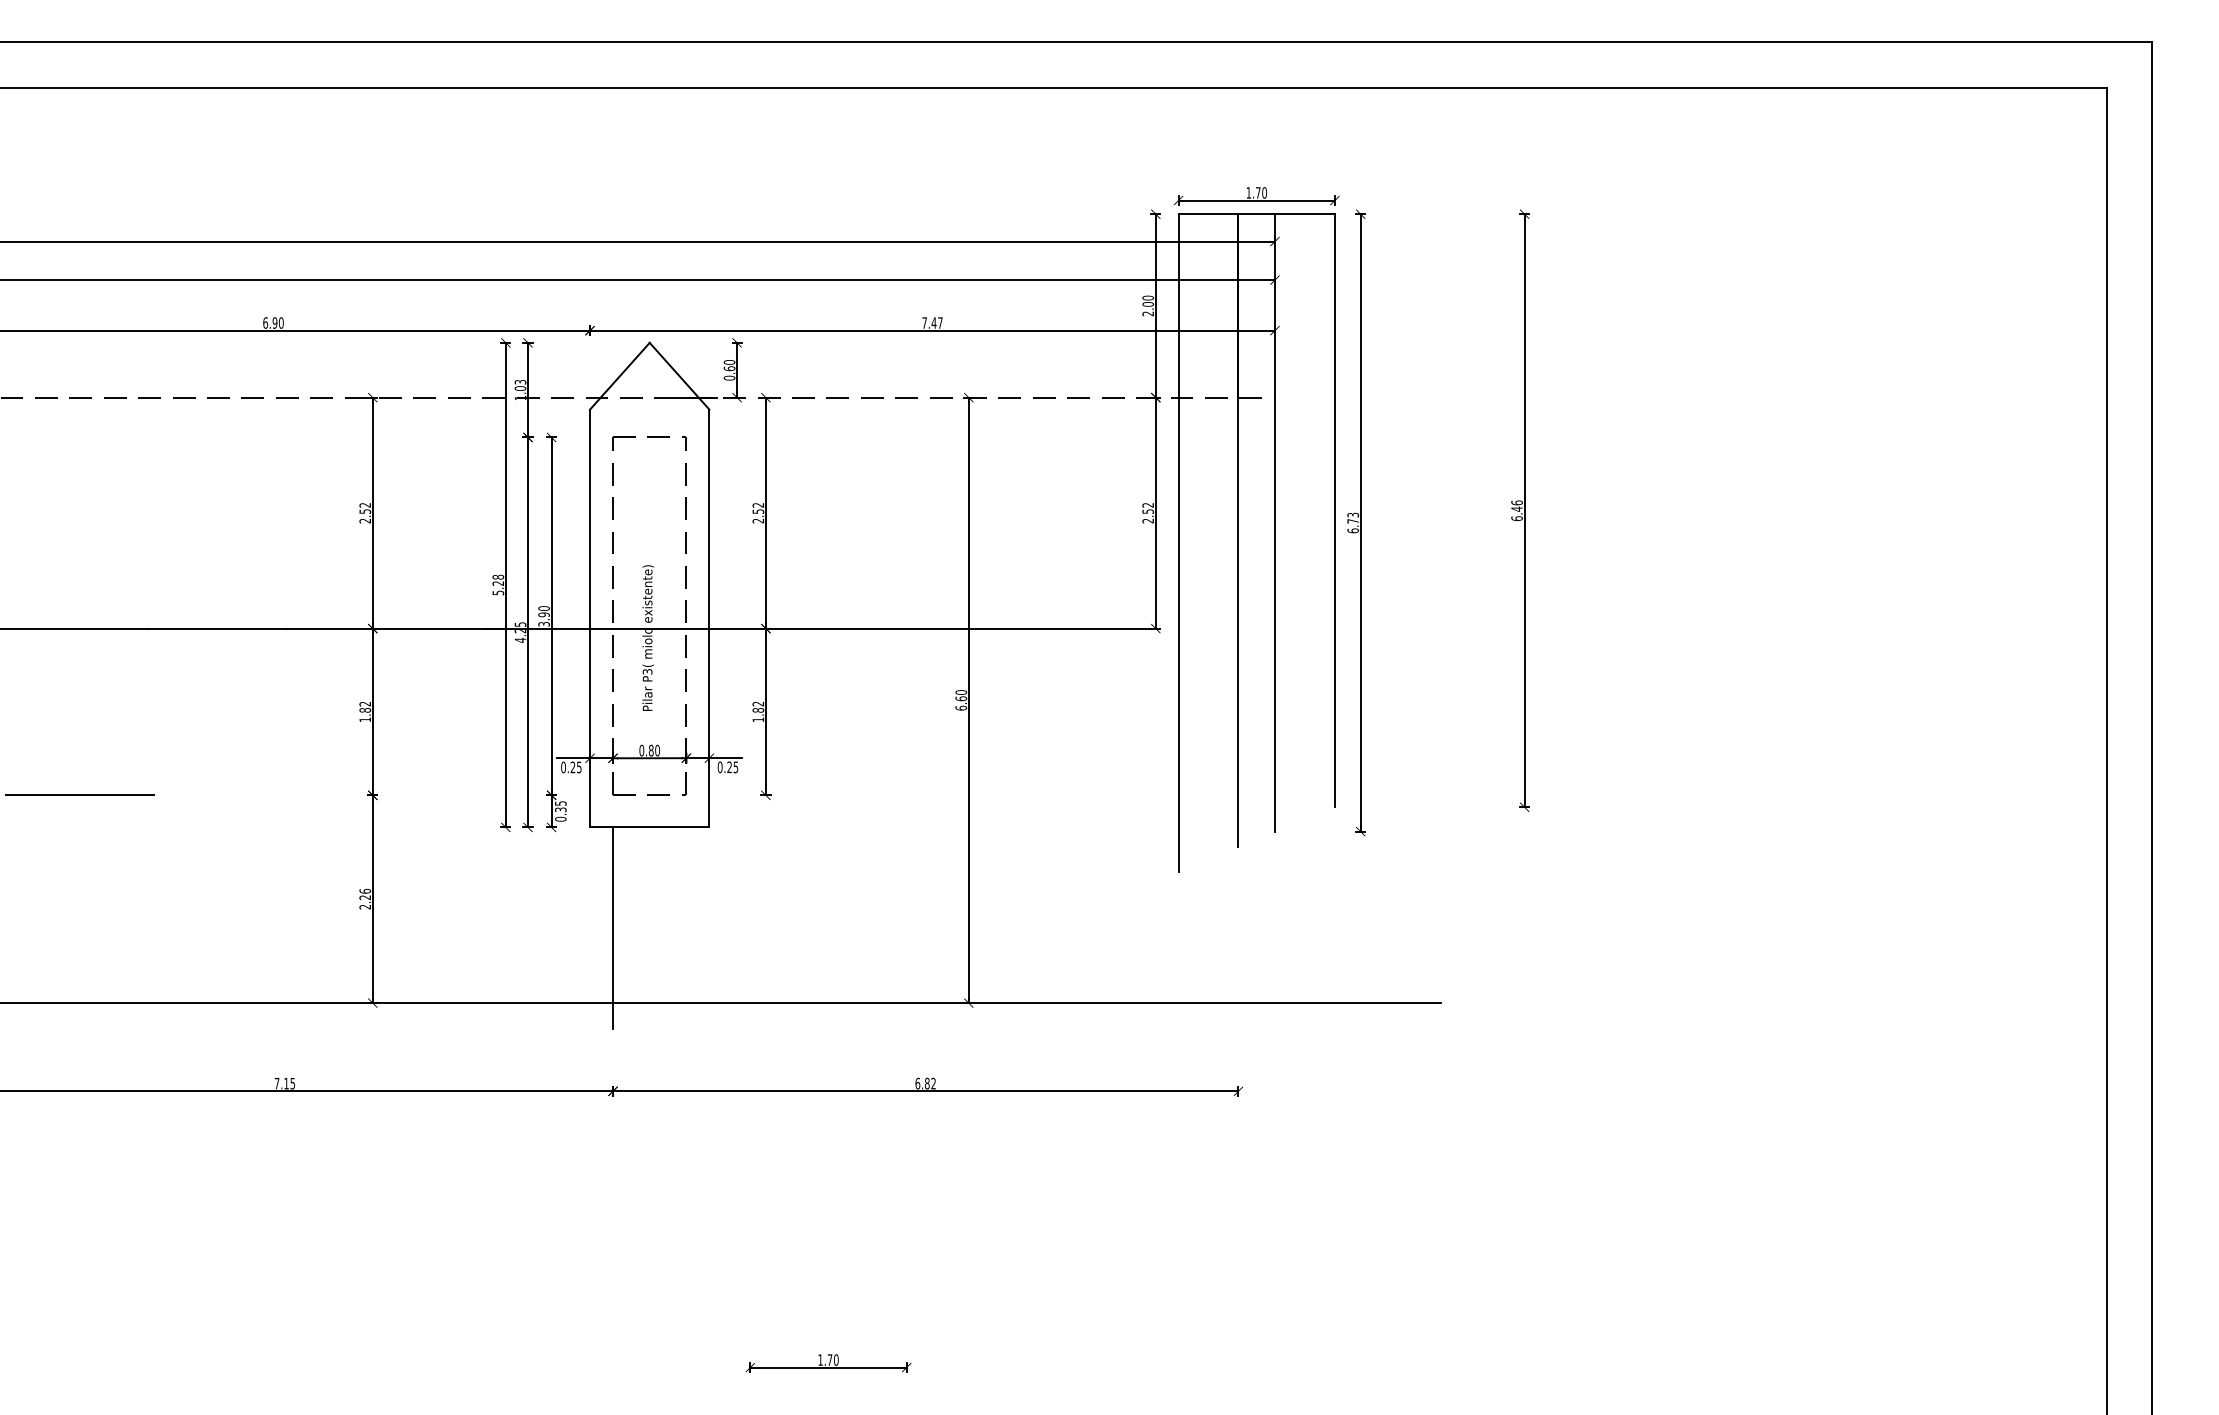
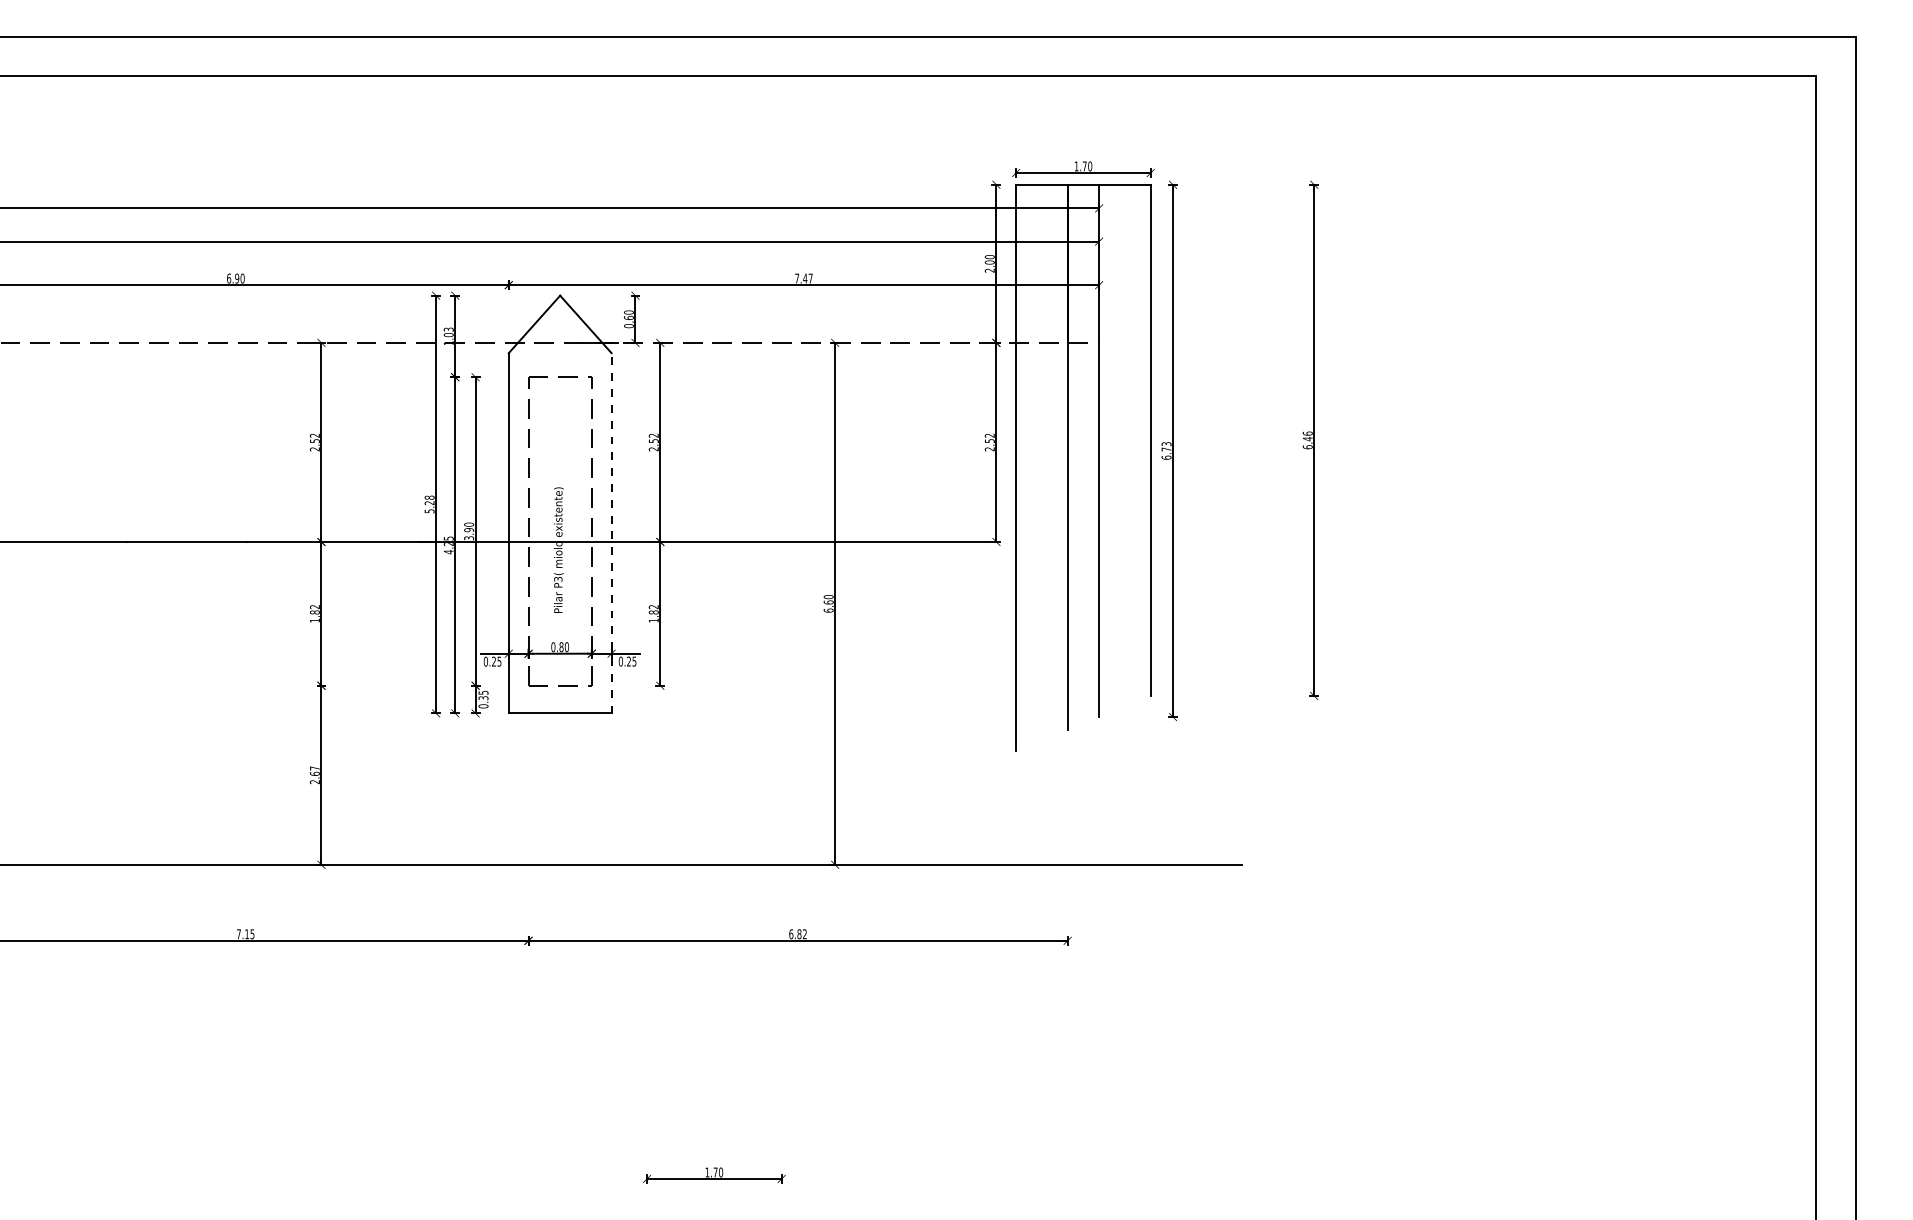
line: (709, 618) -> (611, 533), solid -> dashed
line: (79, 795) -> (68, 685), removed
text: (365, 894) -> (315, 771), 2.26 -> 2.67
line: (613, 927) -> (528, 799), removed

